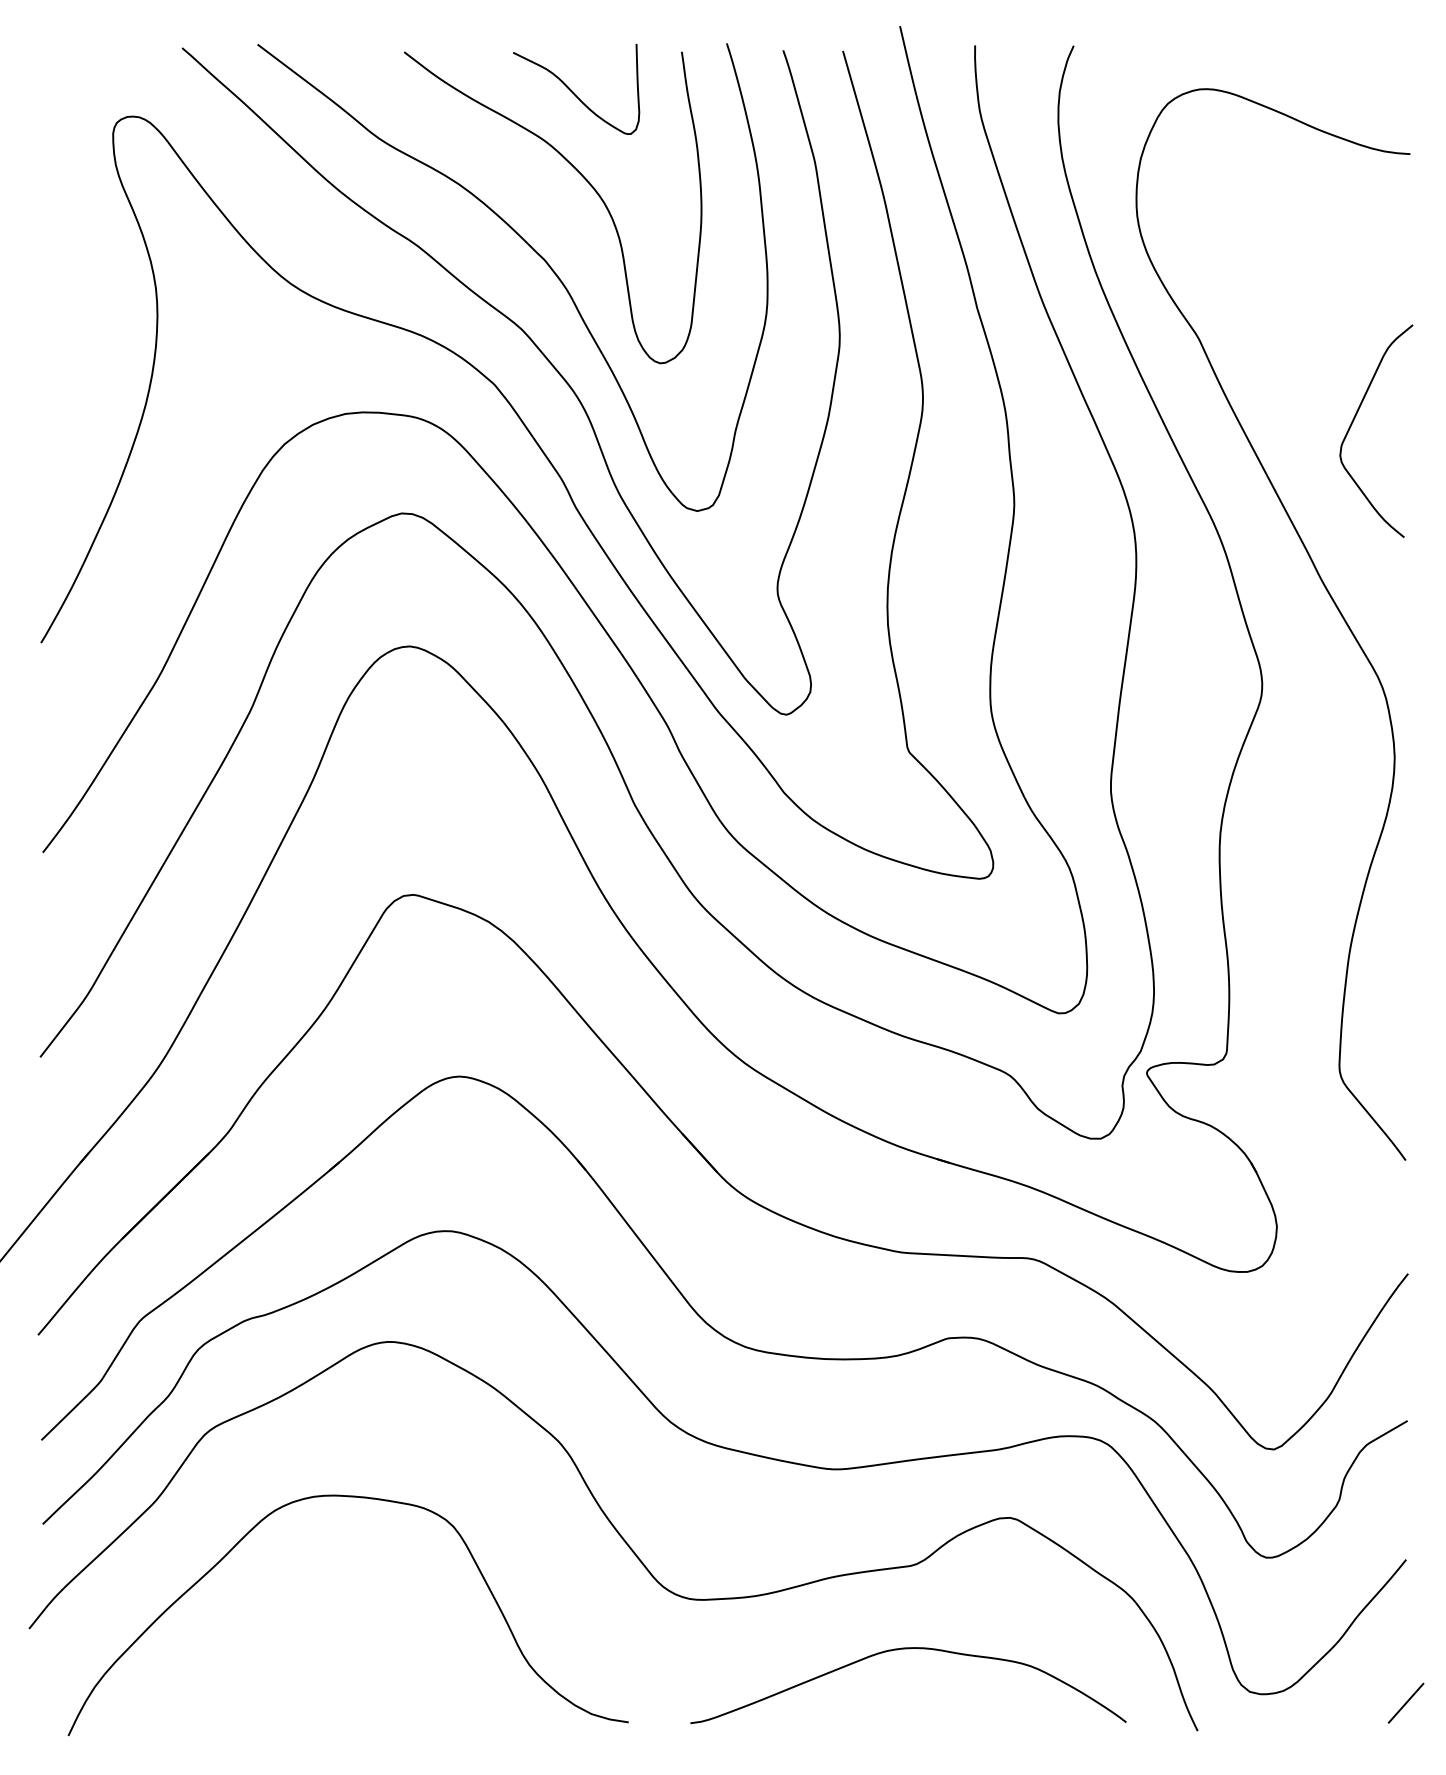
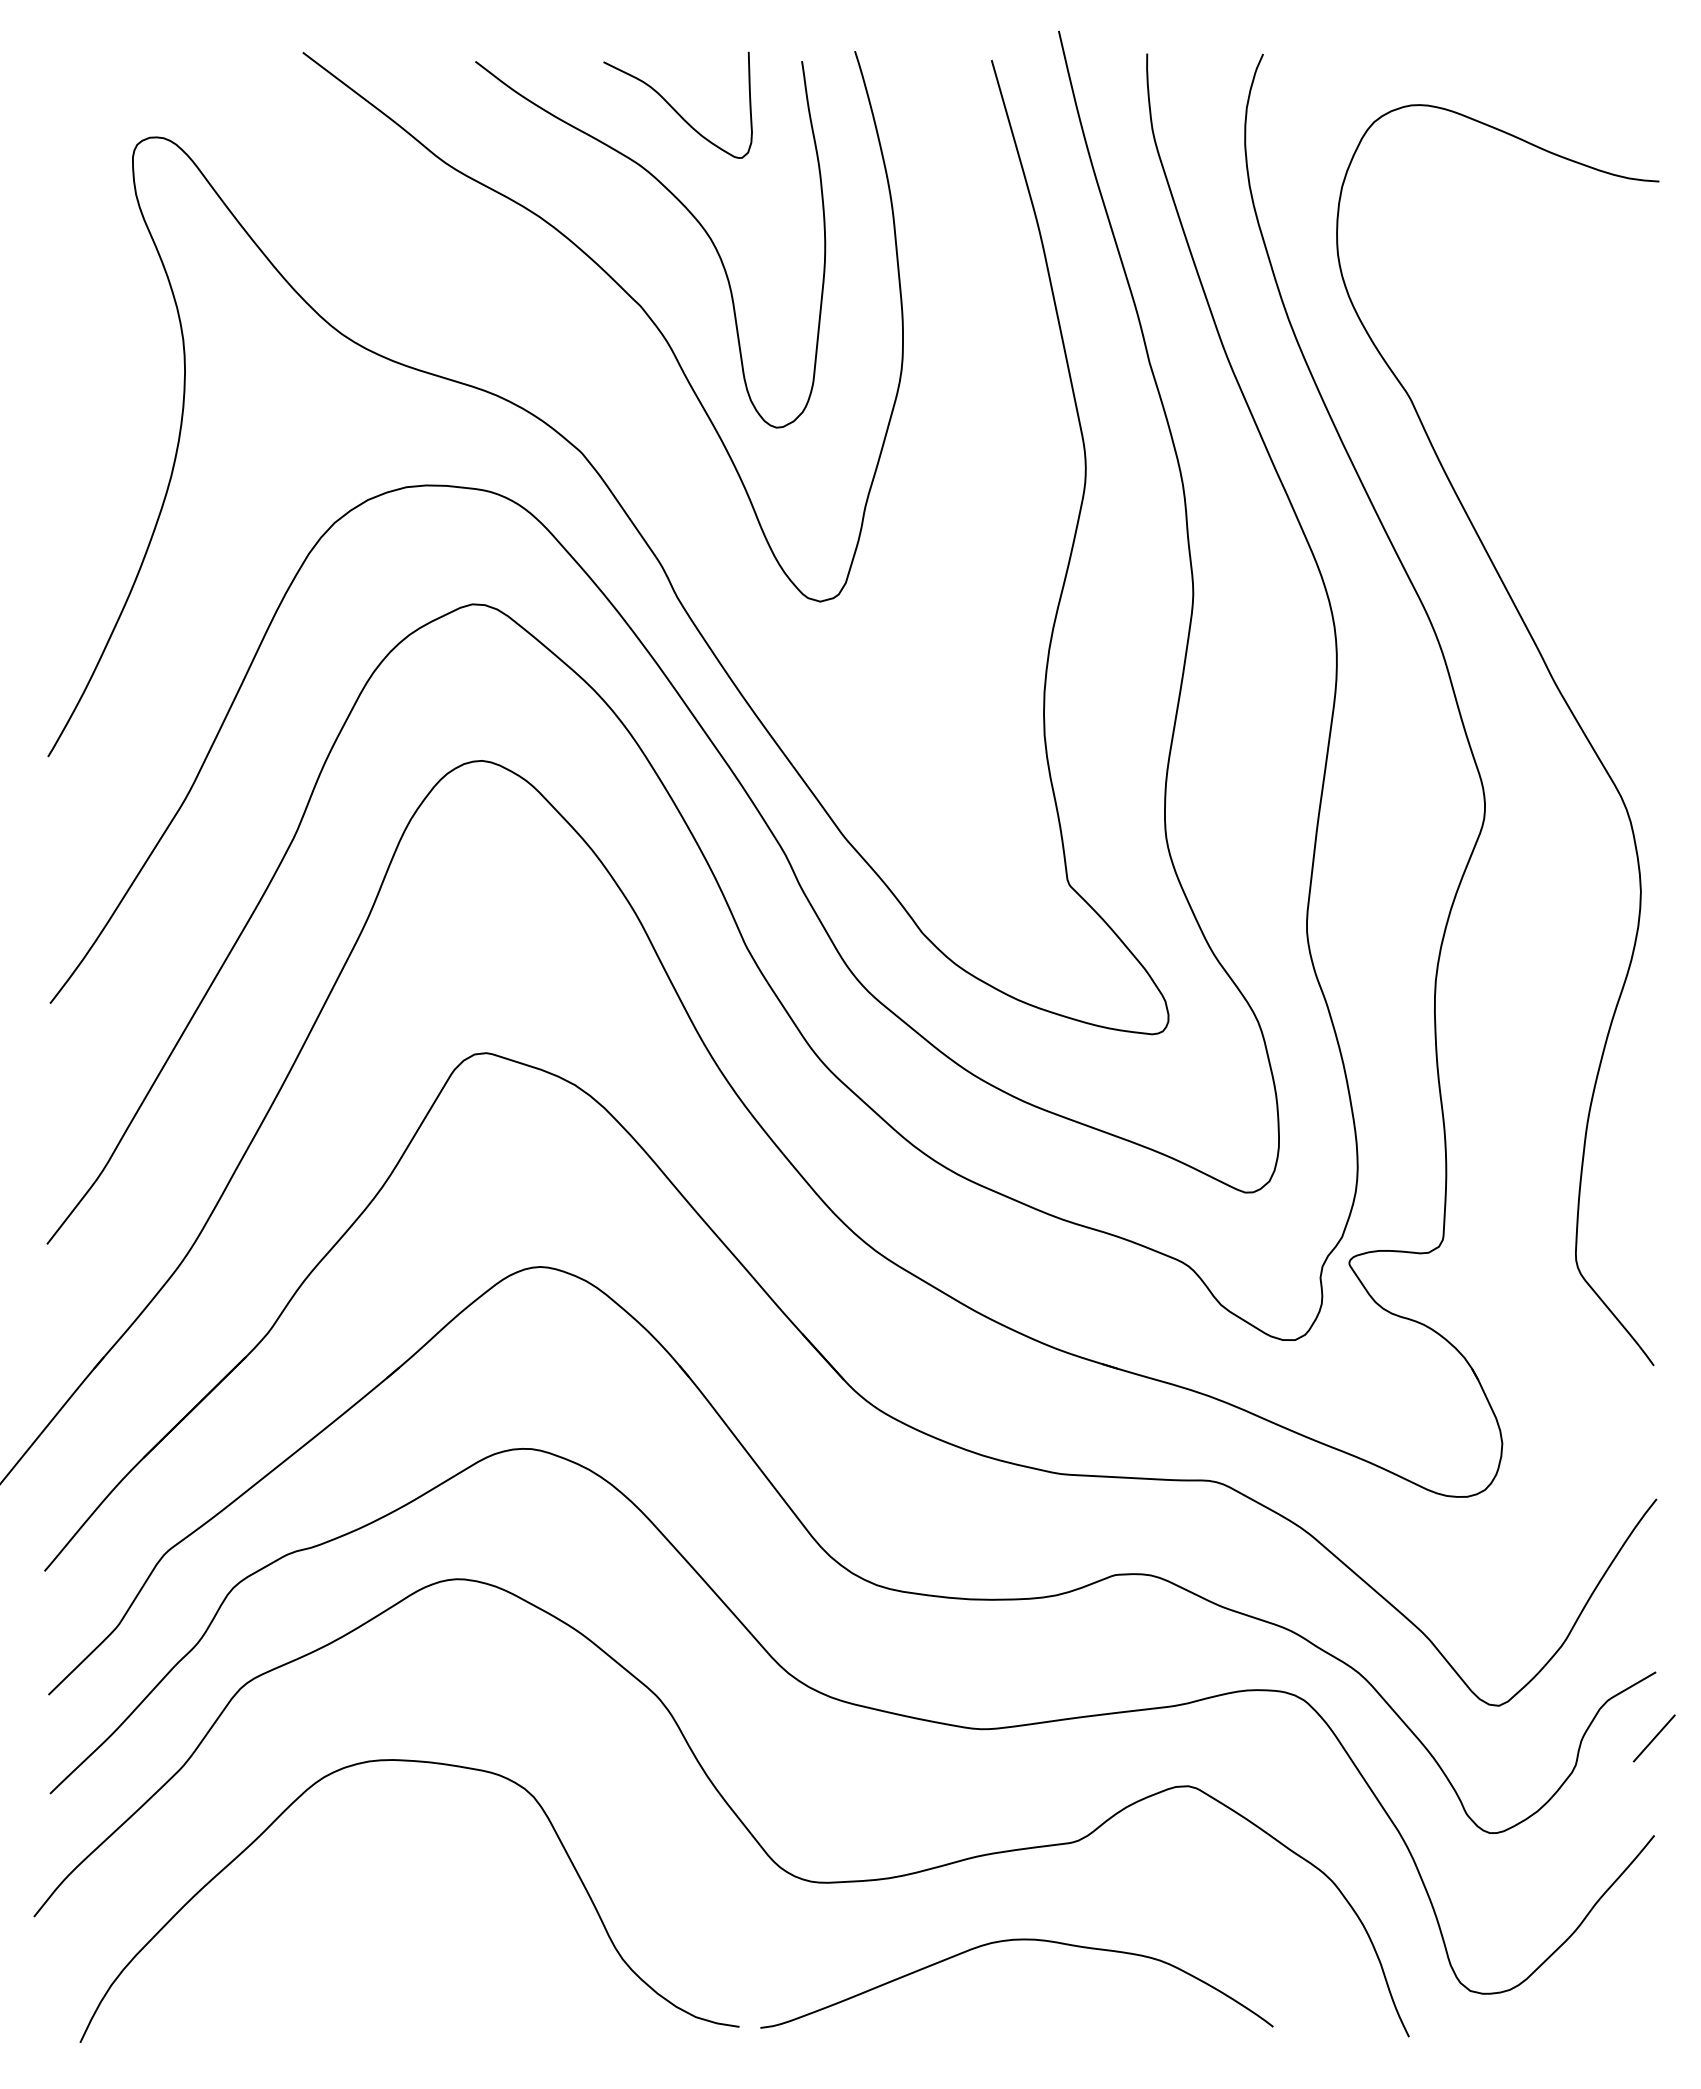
curve: (543, 356) -> (639, 419), removed
curve: (1354, 420) -> (1593, 494), removed
curve: (908, 1649) -> (1017, 1941), moved
line: (1405, 1702) -> (1653, 1737), moved

